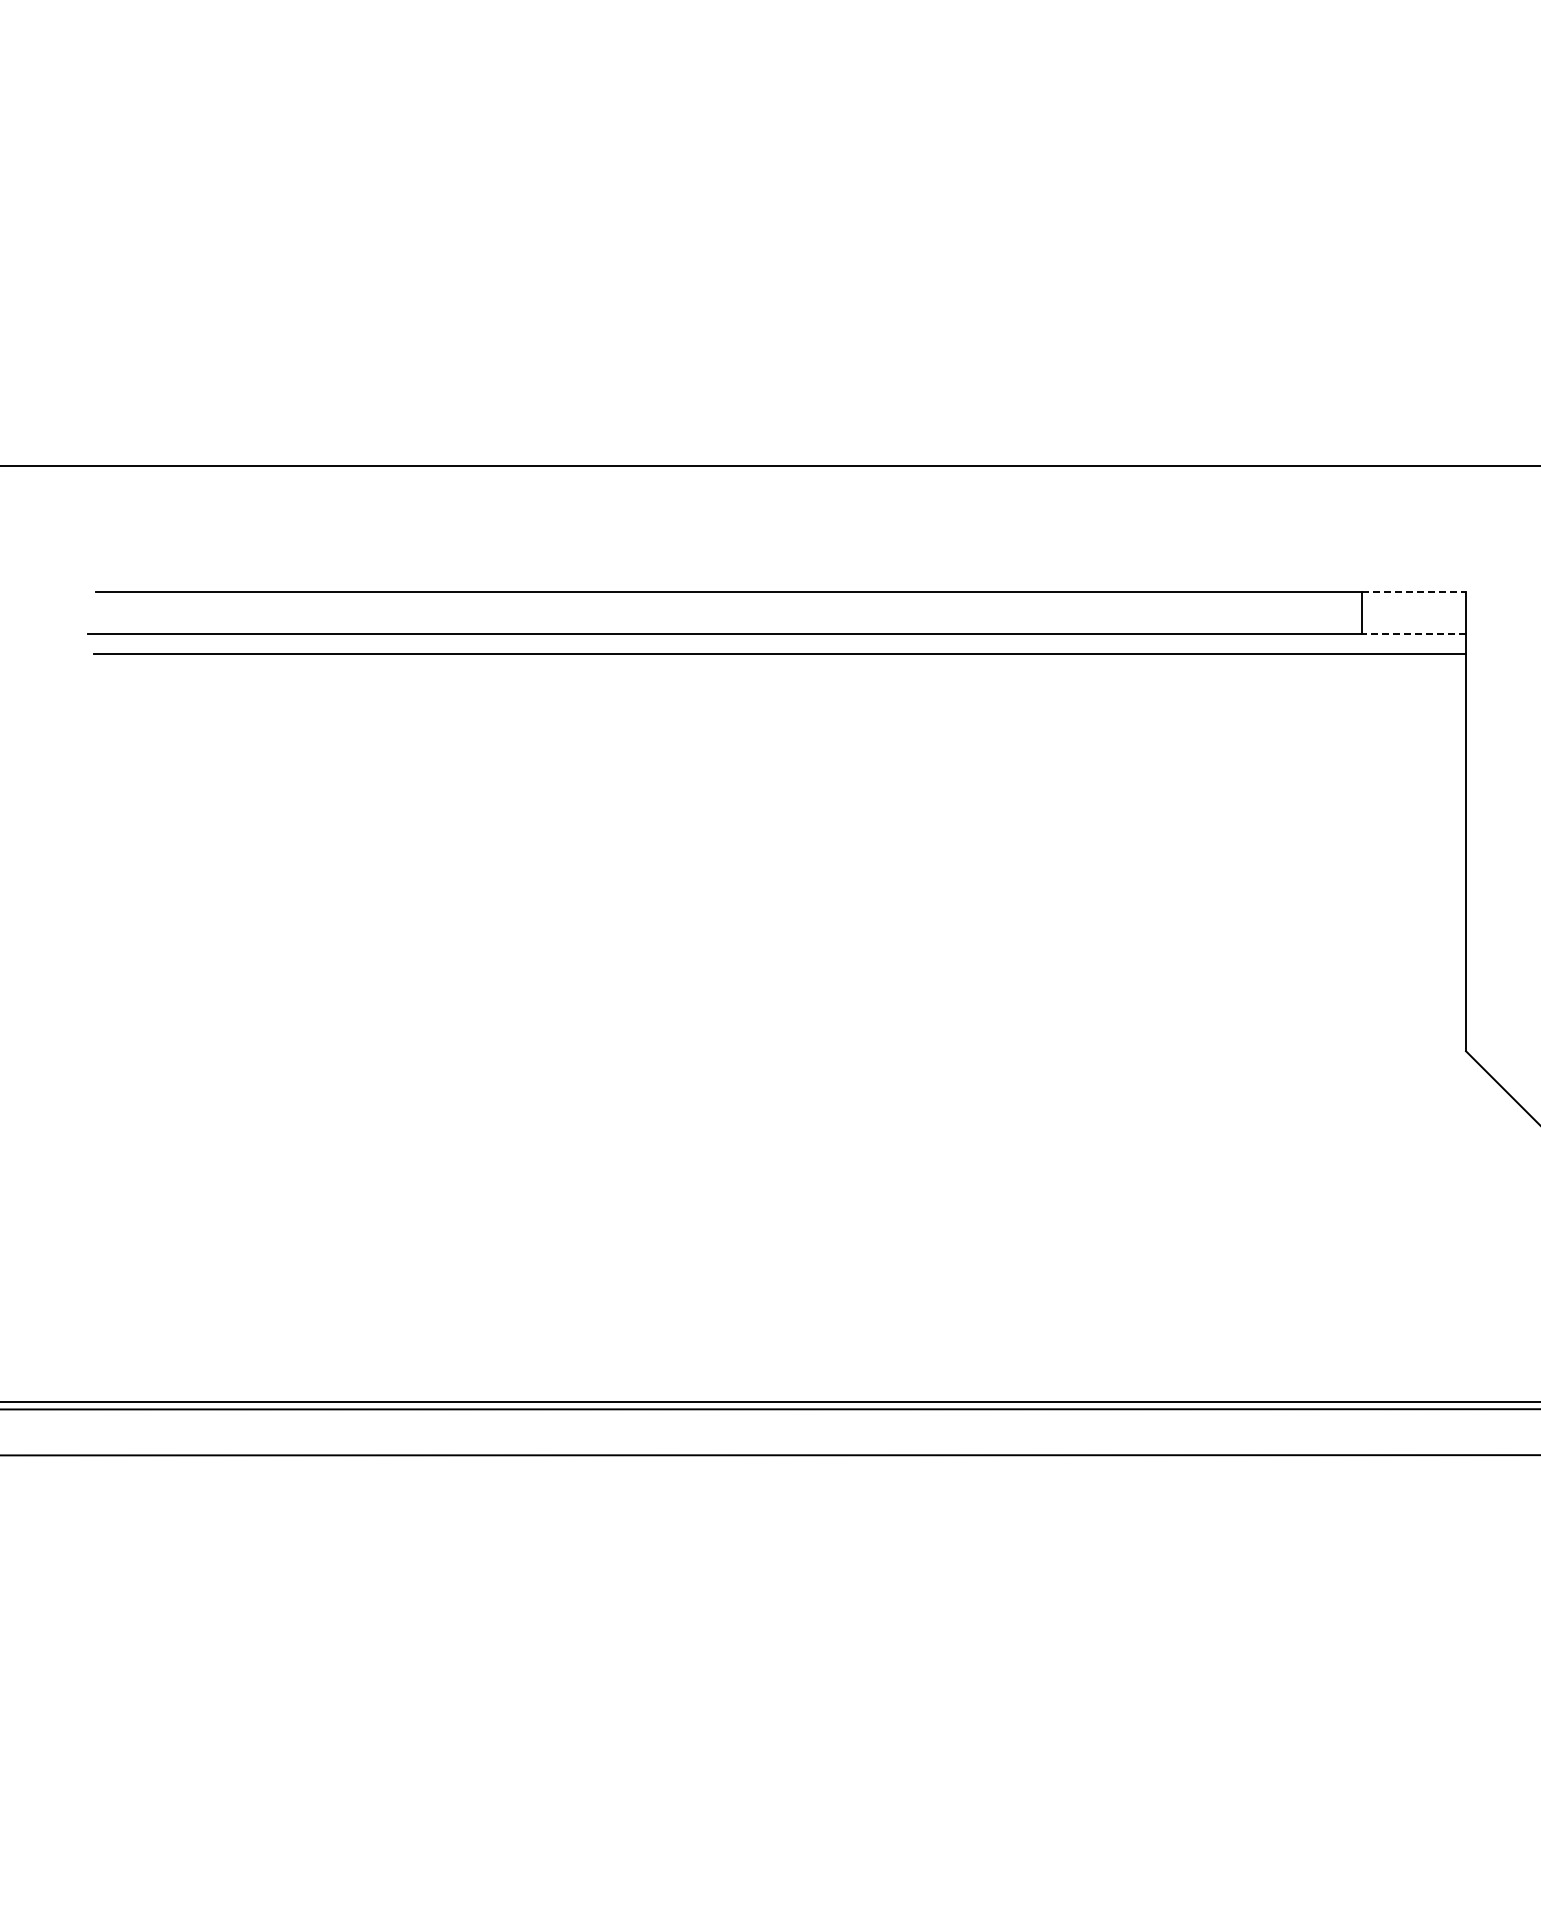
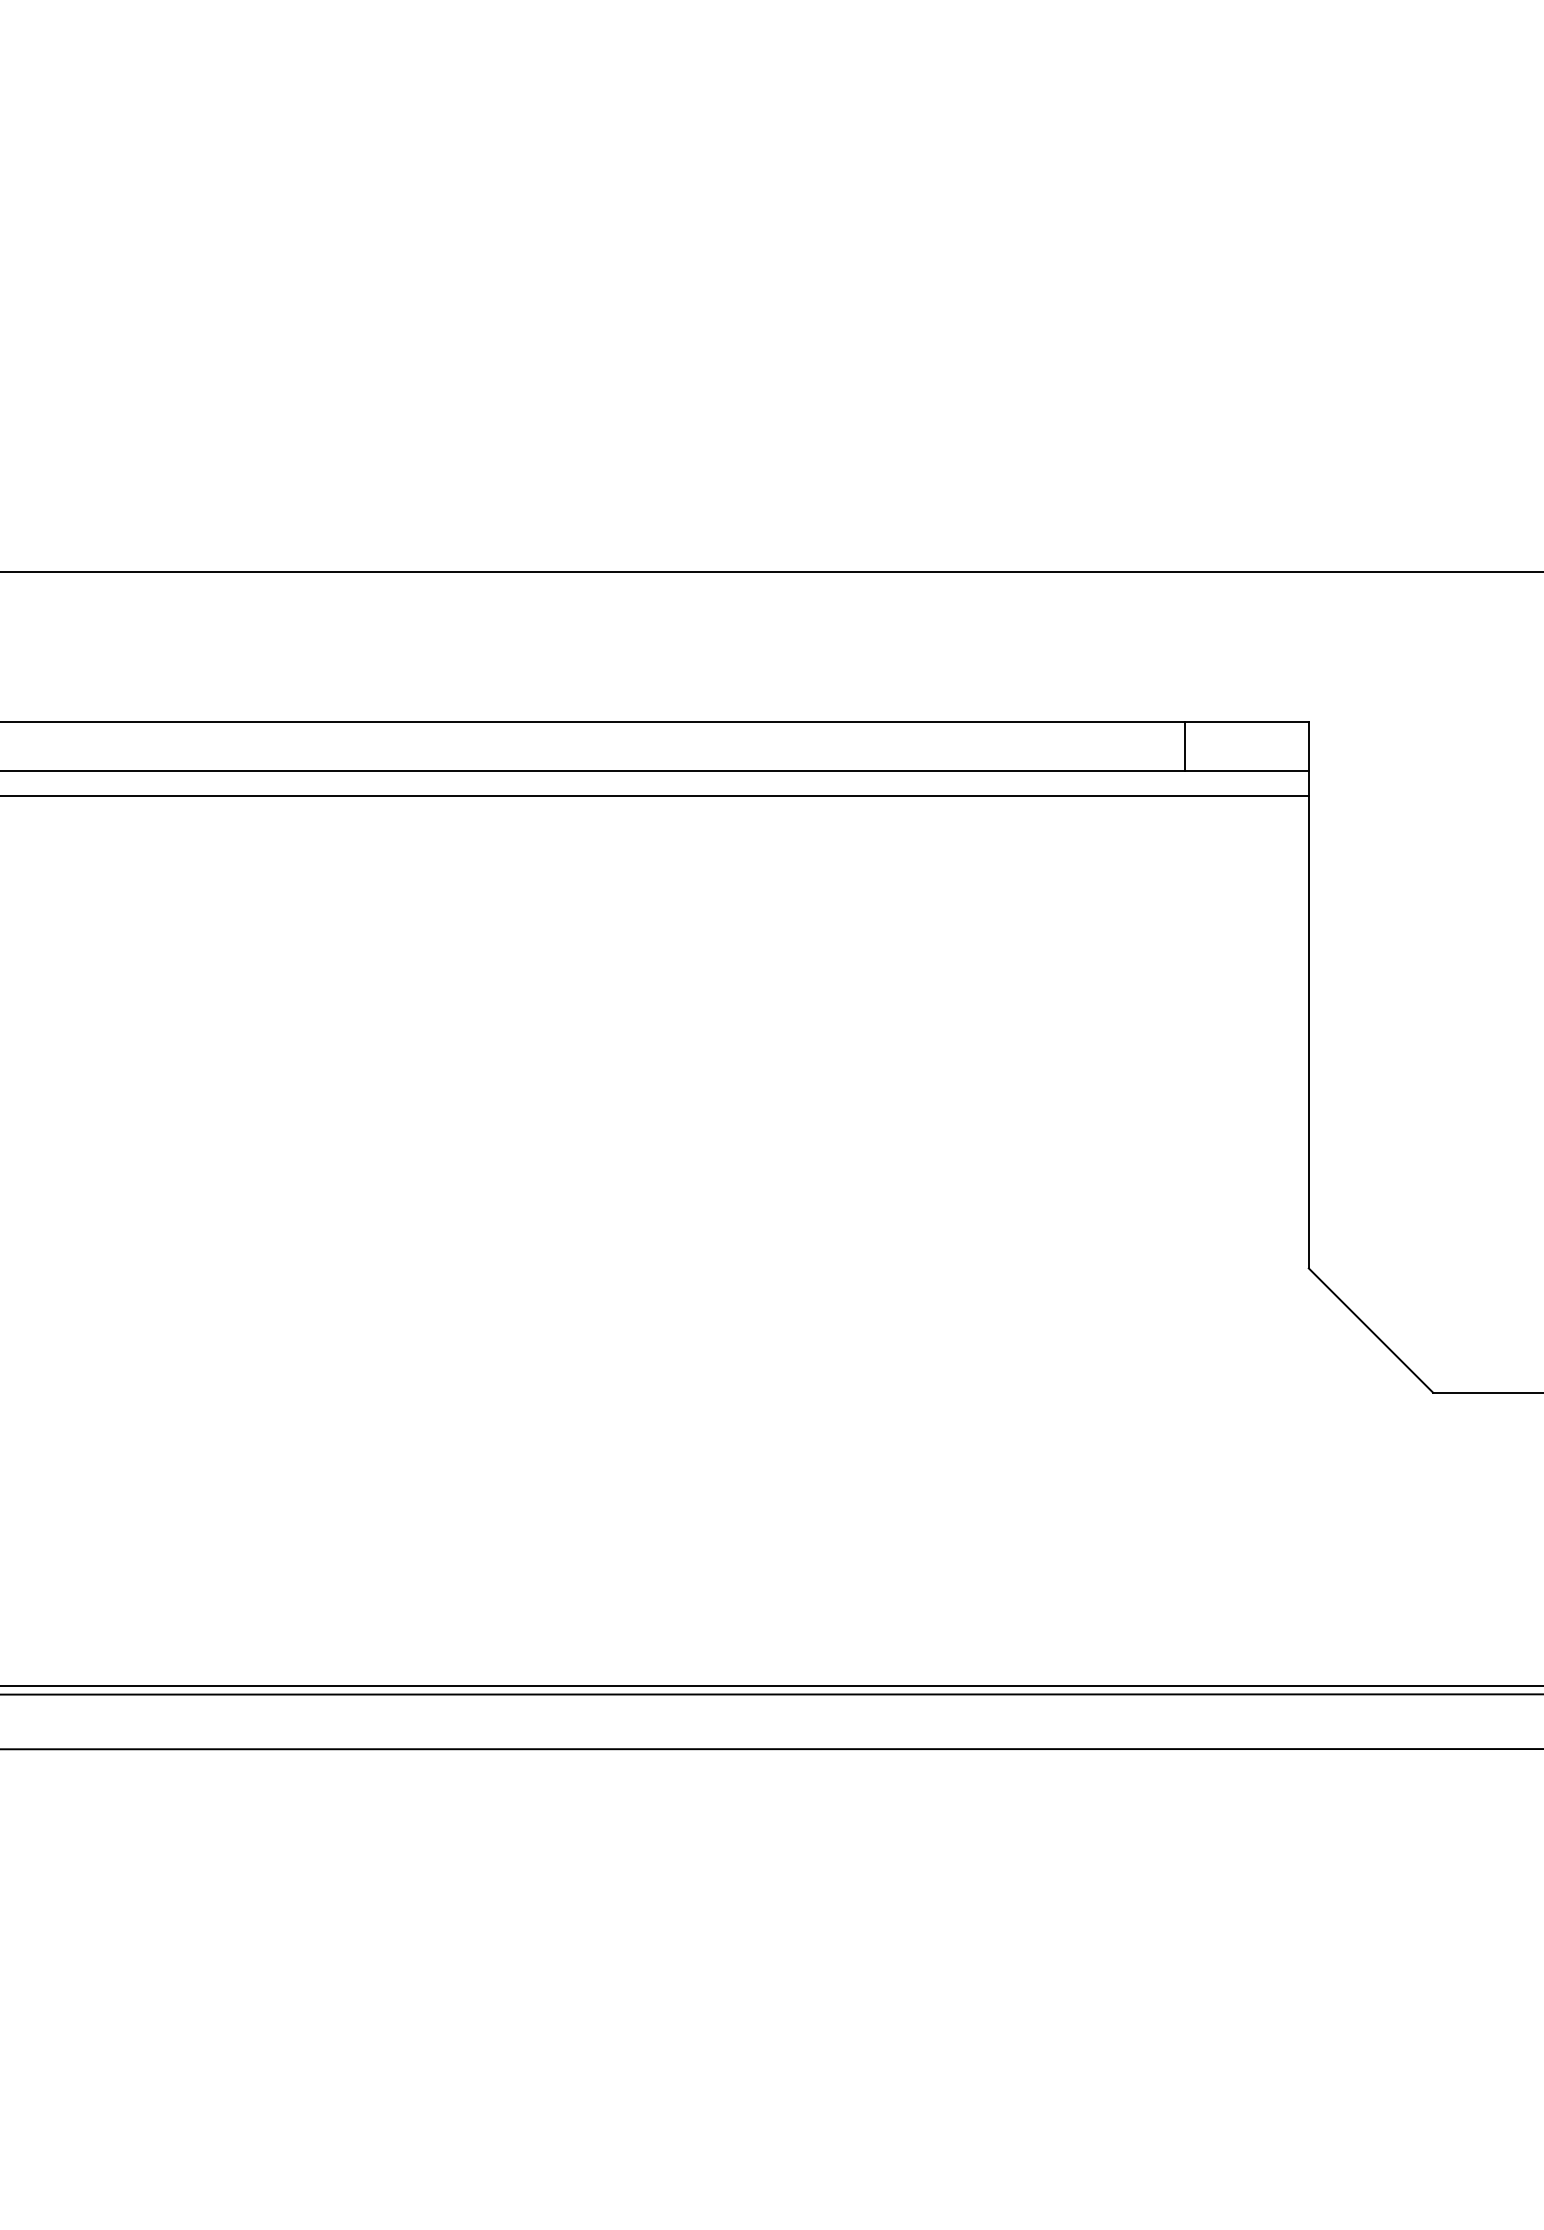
line: (1414, 591) -> (1247, 721), dashed -> solid
line: (1413, 633) -> (1246, 771), dashed -> solid

